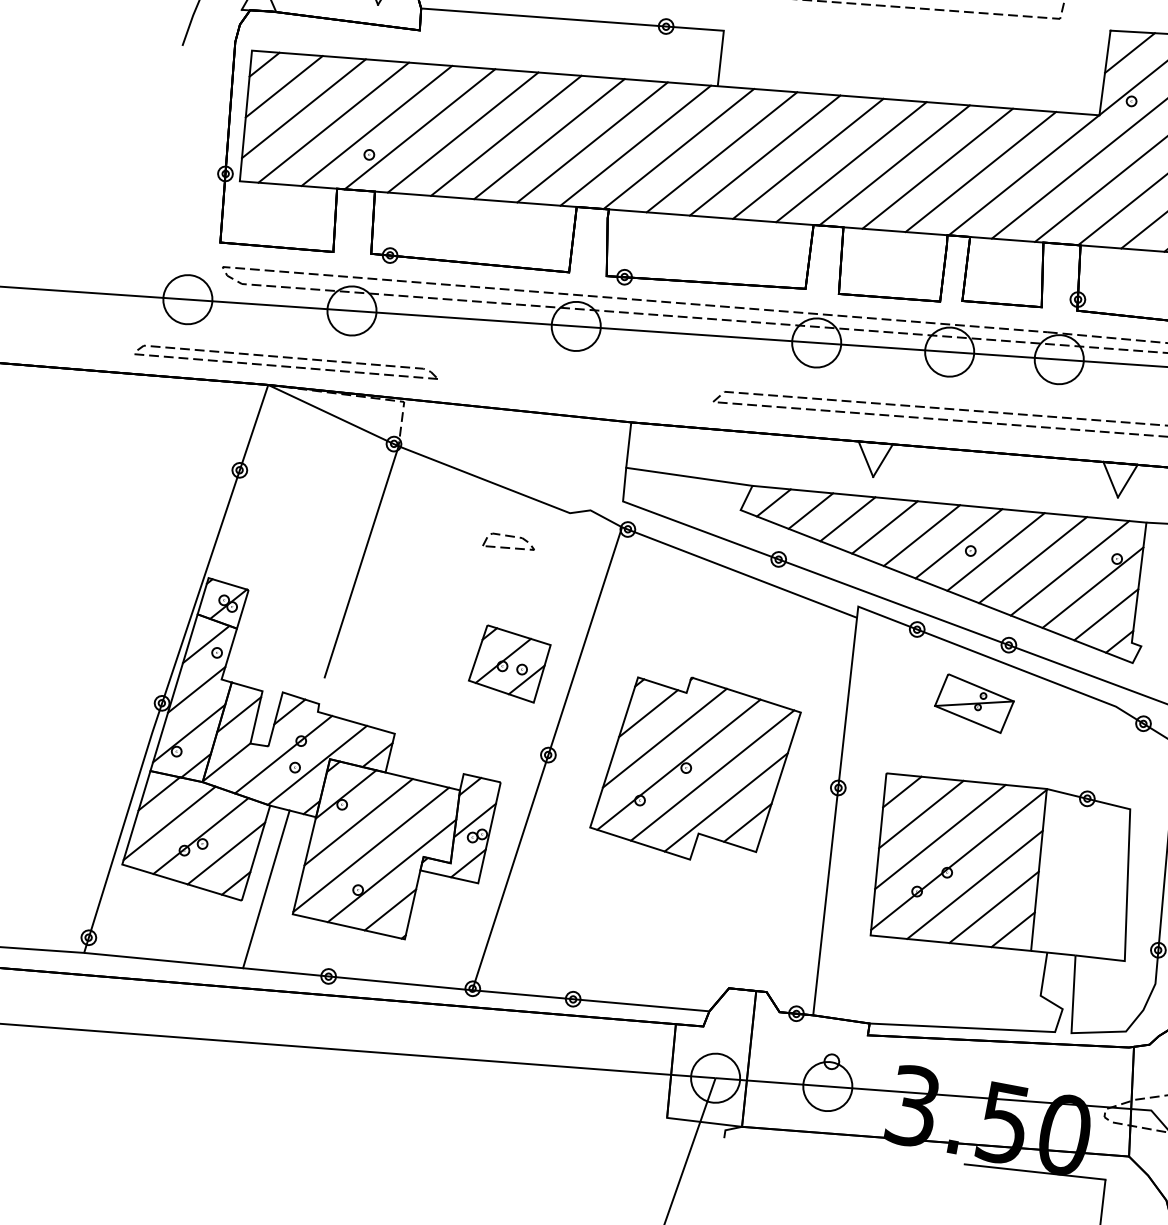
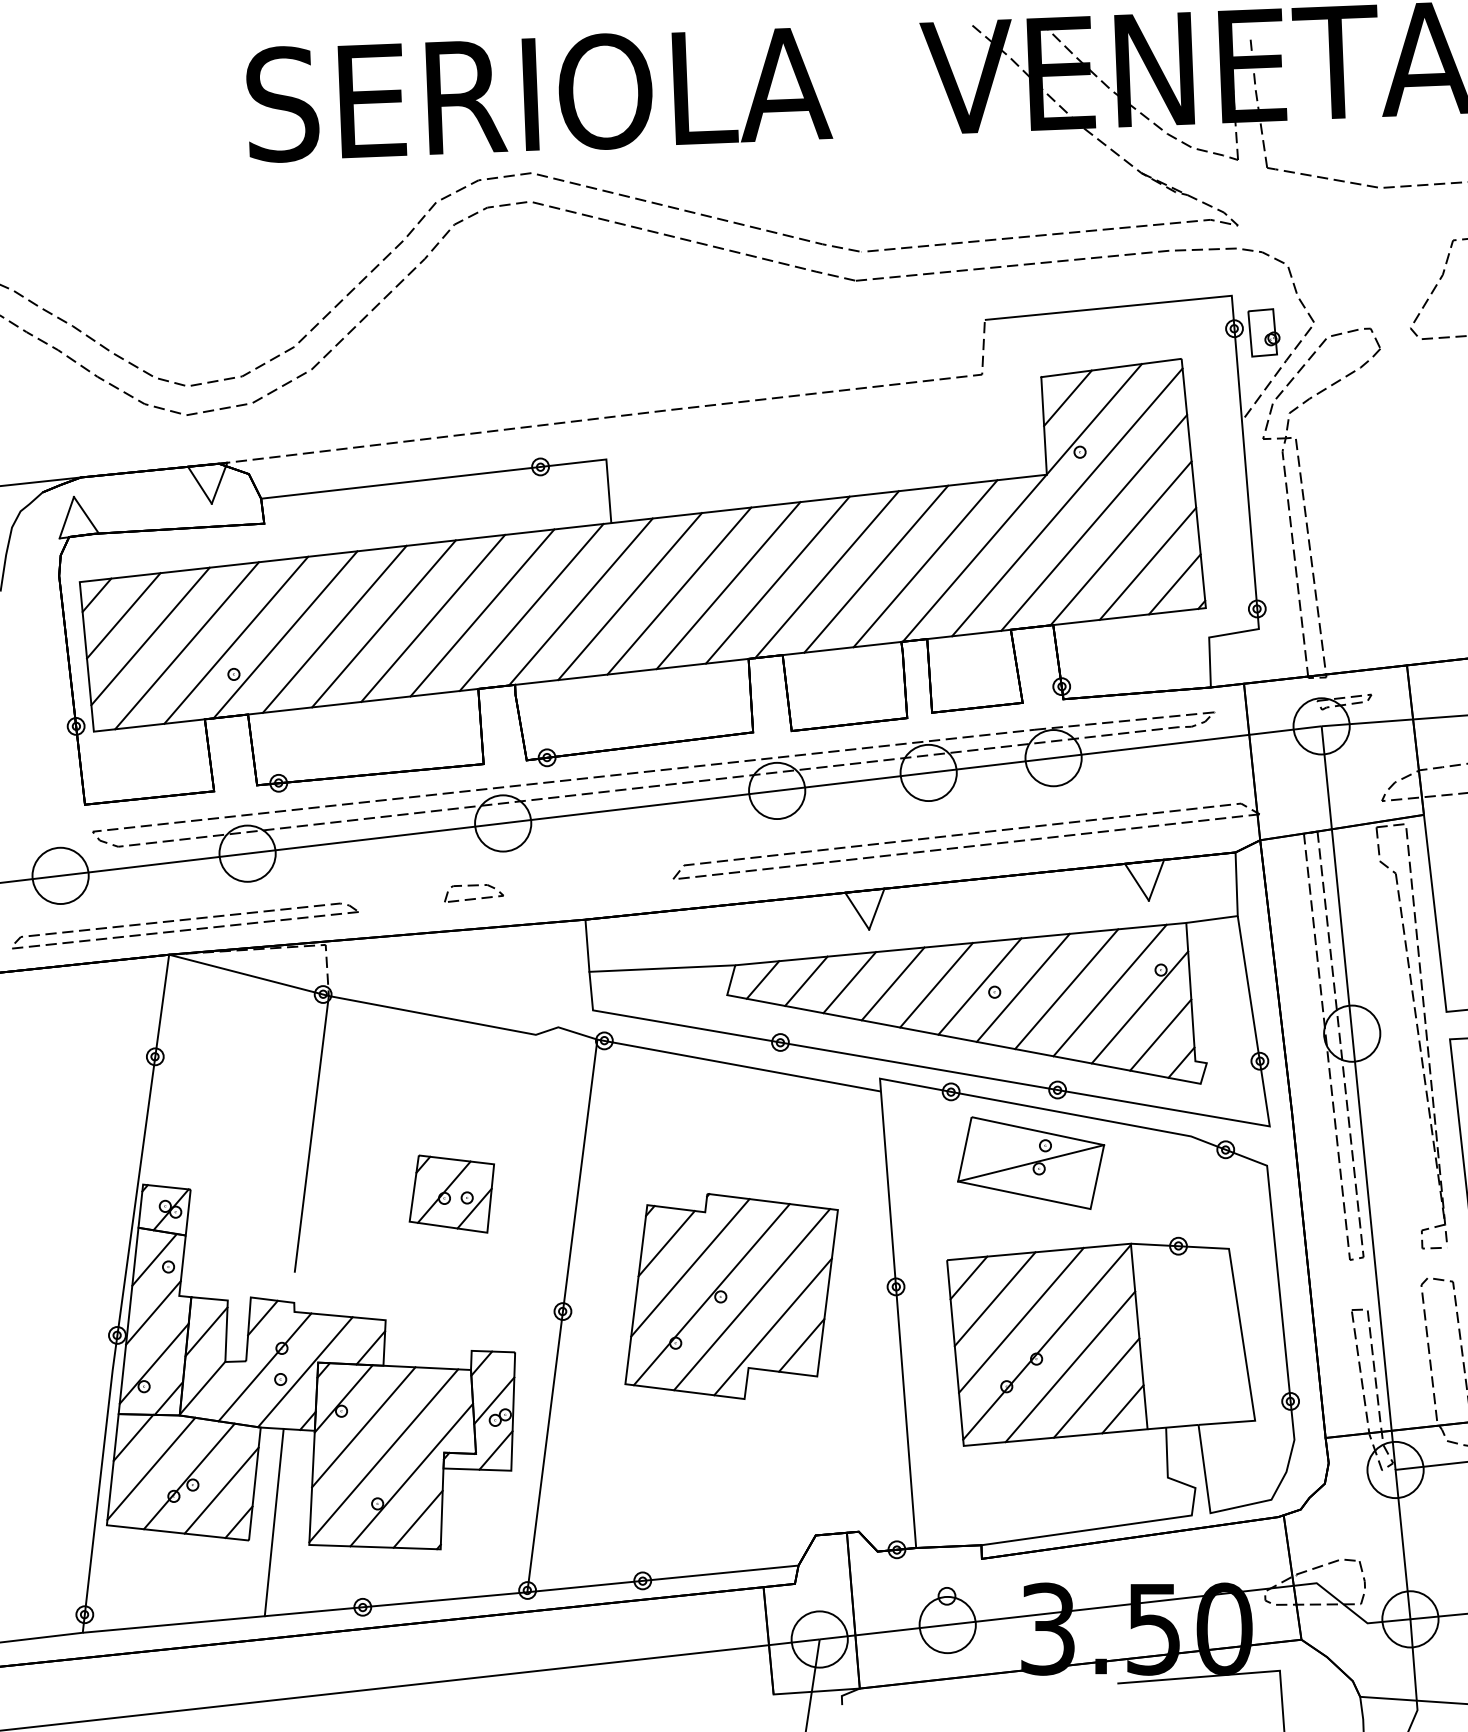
part: (508, 543) -> (473, 893), moved
part: (509, 663) -> (451, 1193), moved
part: (974, 703) -> (1031, 1162), size x1.67

